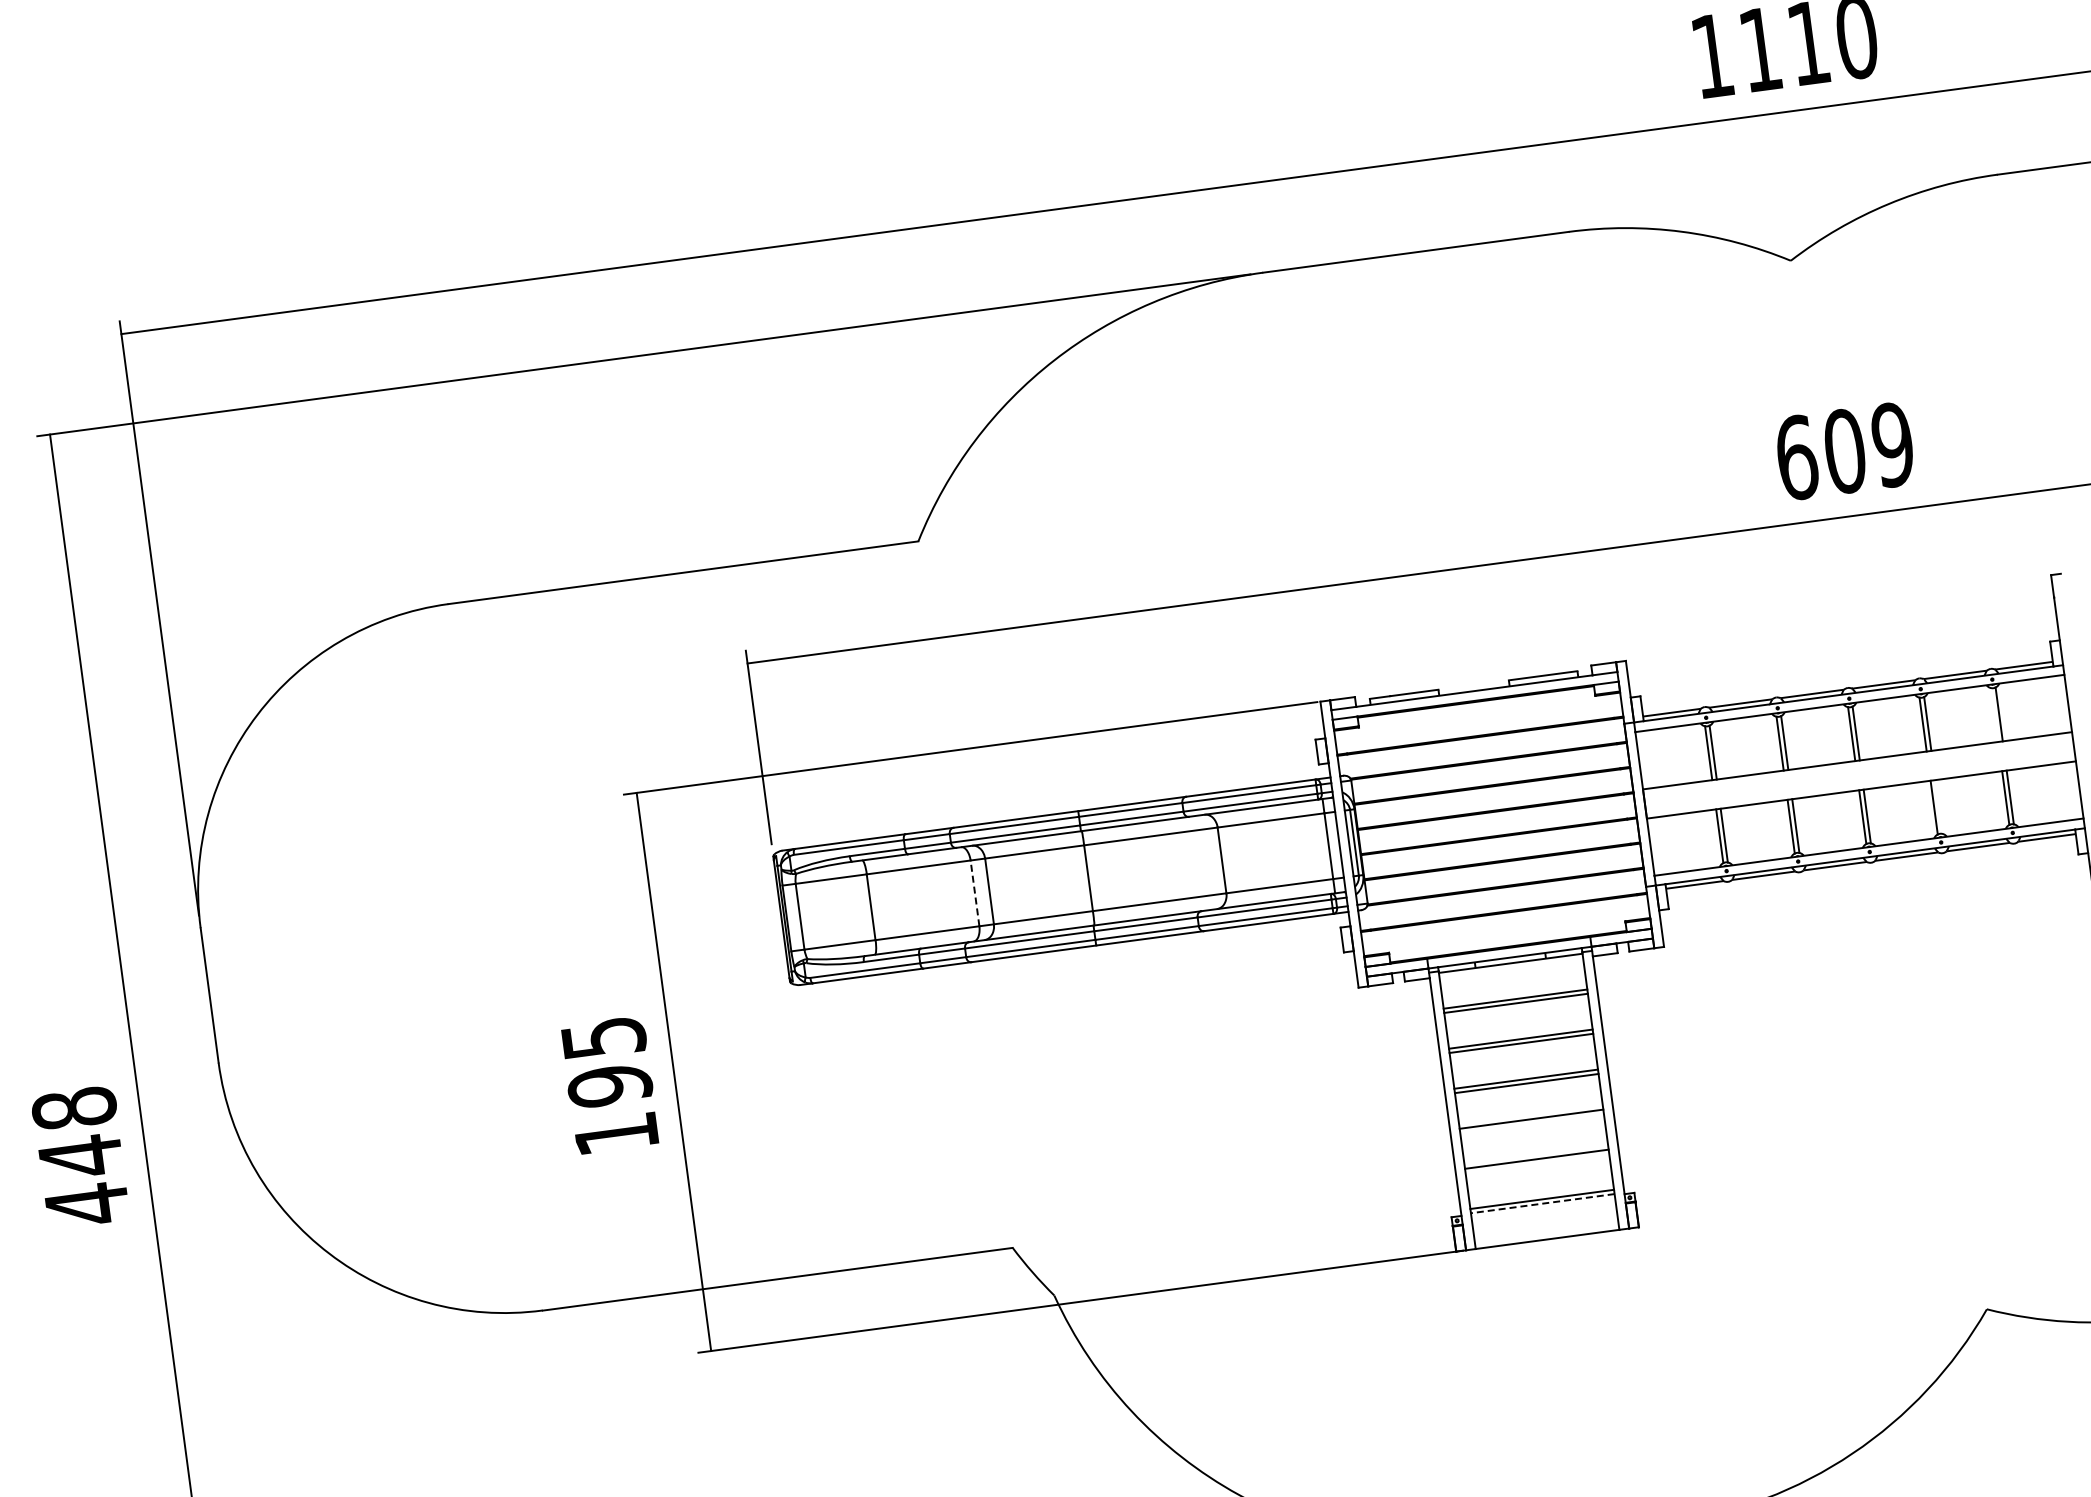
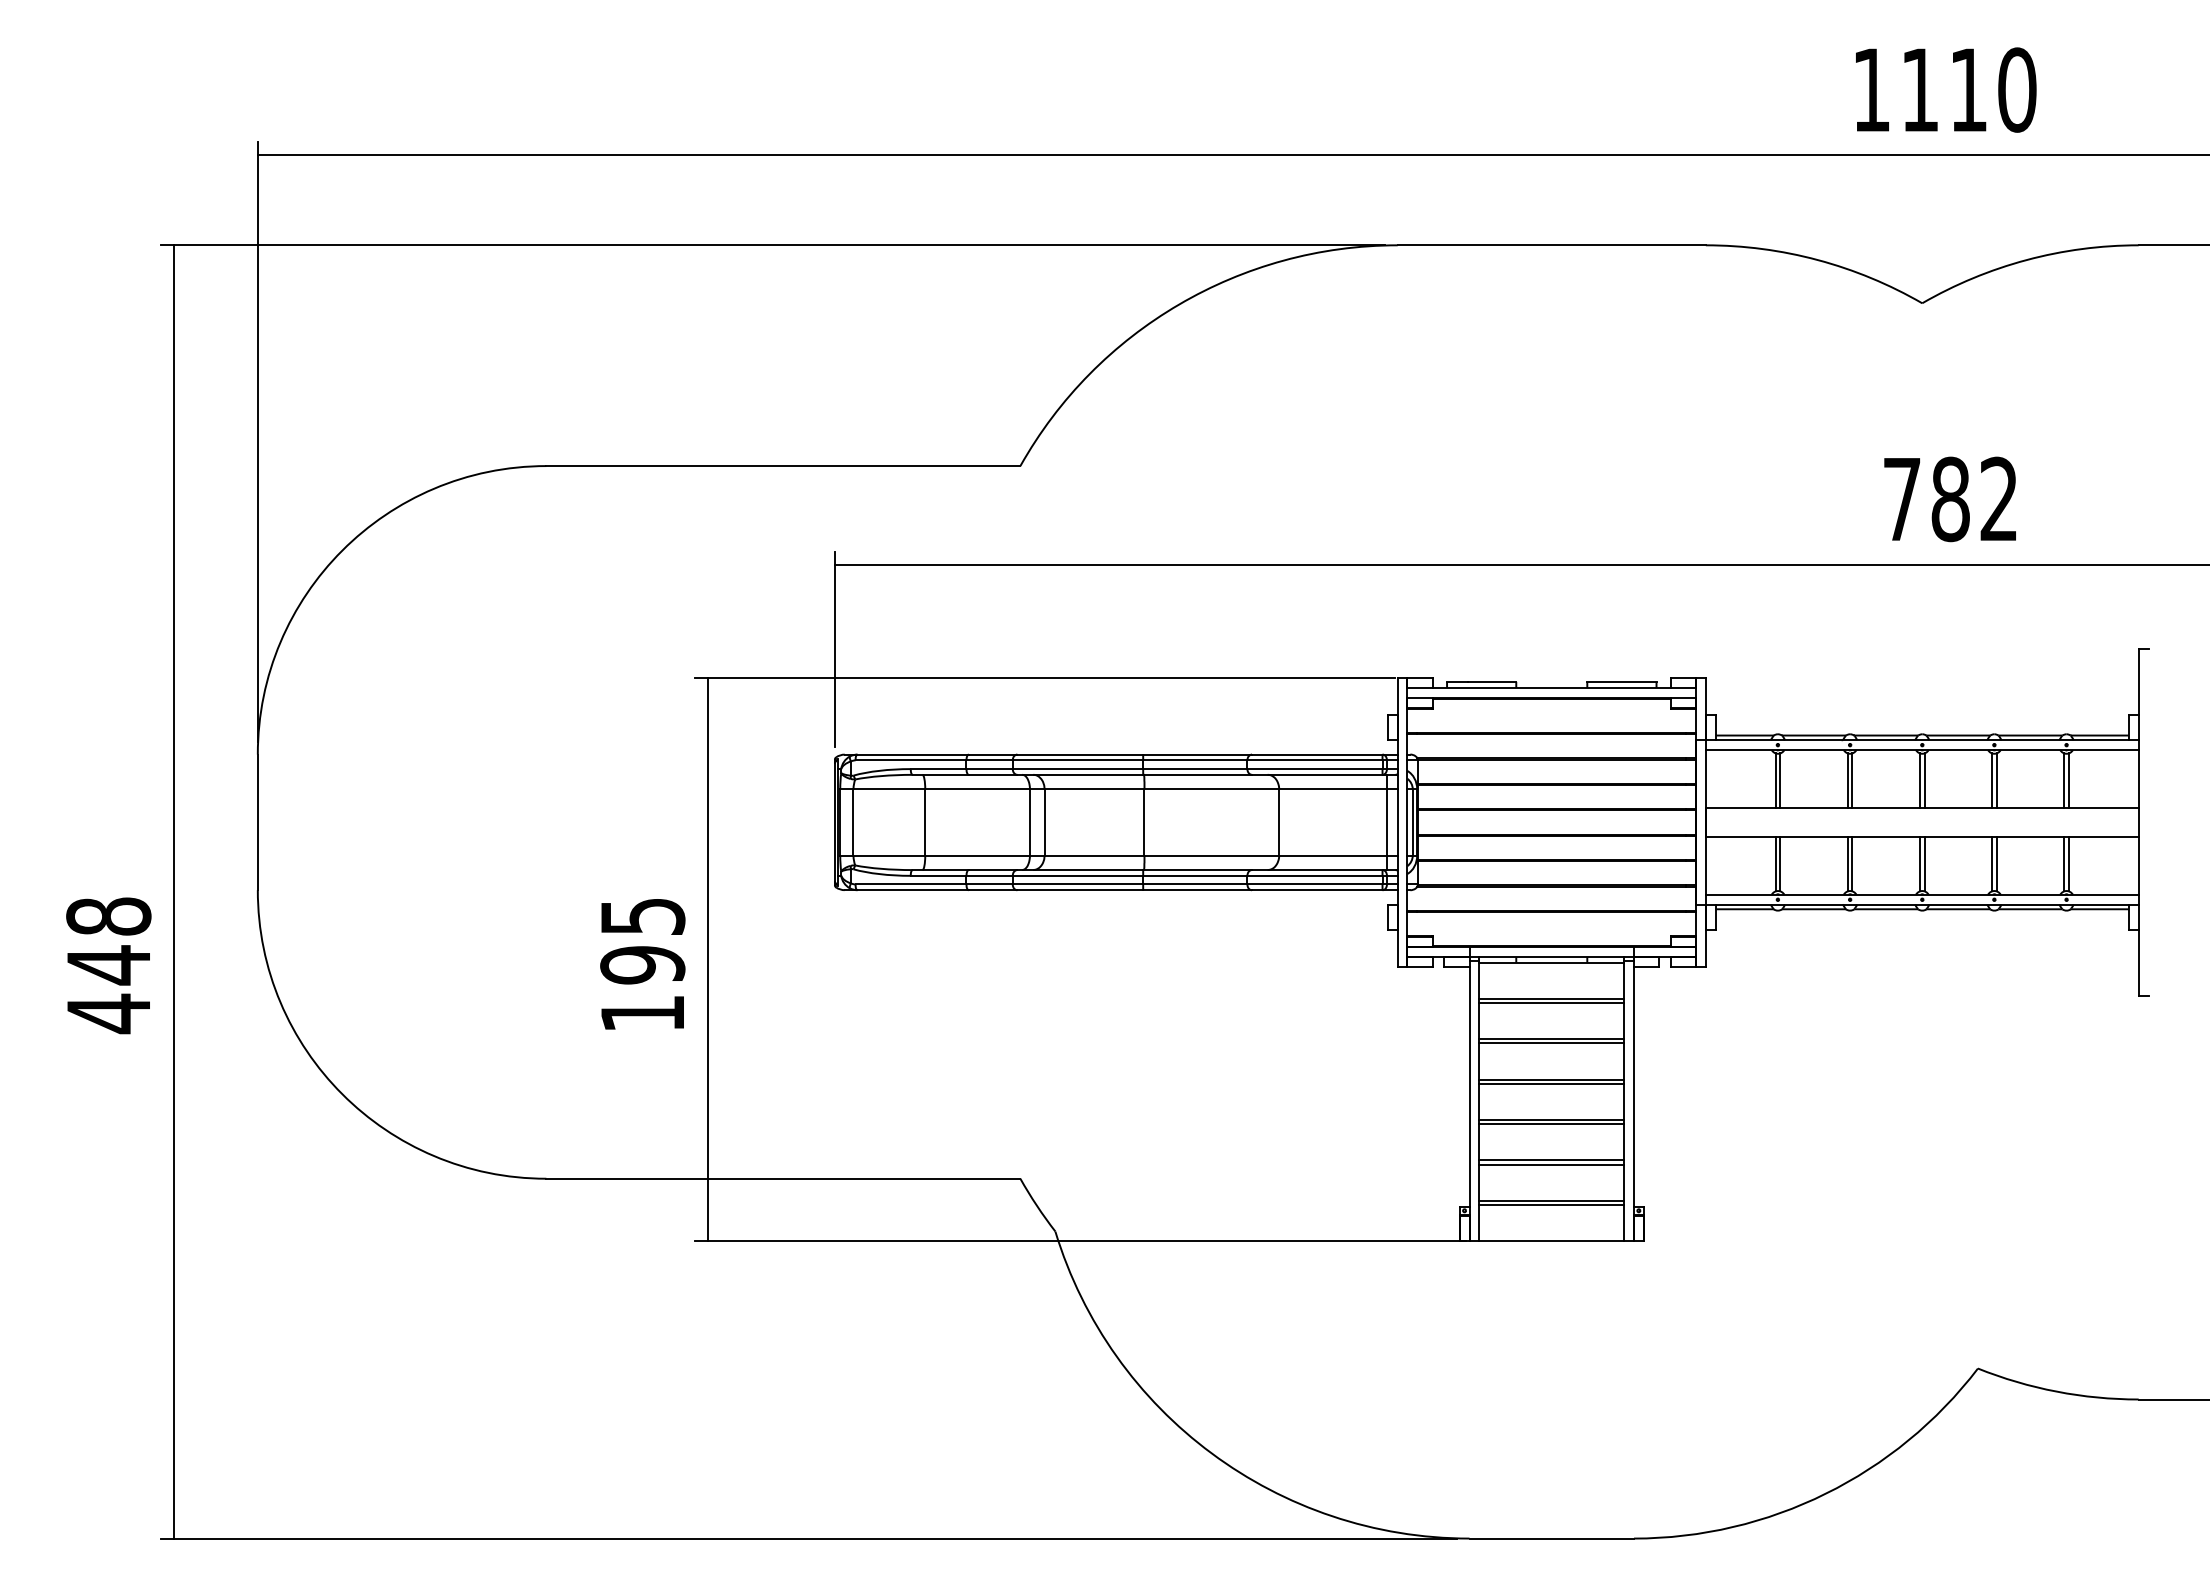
text: (1844, 451) -> (1950, 499), 609 -> 782
line: (1994, 714) -> (2064, 780), added
line: (1938, 807) -> (1996, 864), added
line: (974, 892) -> (1029, 821), dashed -> solid
line: (1531, 1123) -> (1551, 1124), added
line: (1537, 1163) -> (1551, 1164), added
line: (1542, 1204) -> (1551, 1205), dashed -> solid

